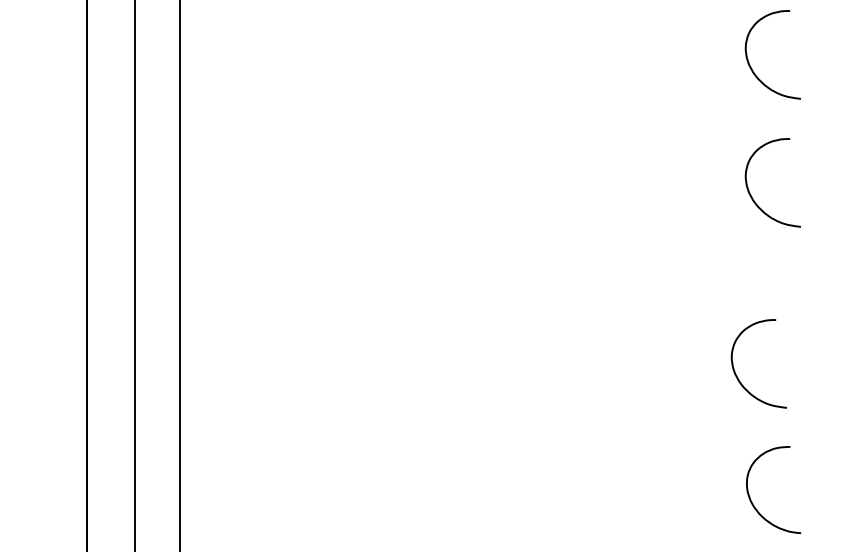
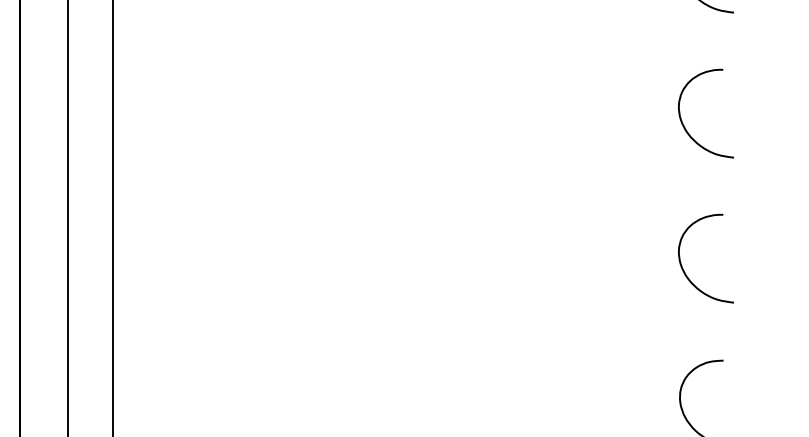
curve: (751, 194) -> (684, 125), moved
curve: (737, 375) -> (684, 270), moved

